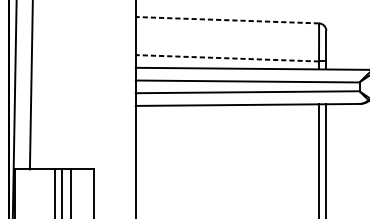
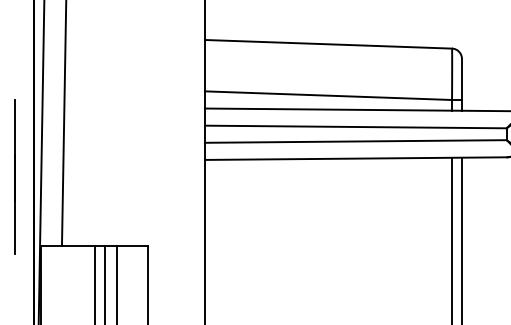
line: (227, 20) -> (328, 44), dashed -> solid
line: (227, 58) -> (328, 95), dashed -> solid

